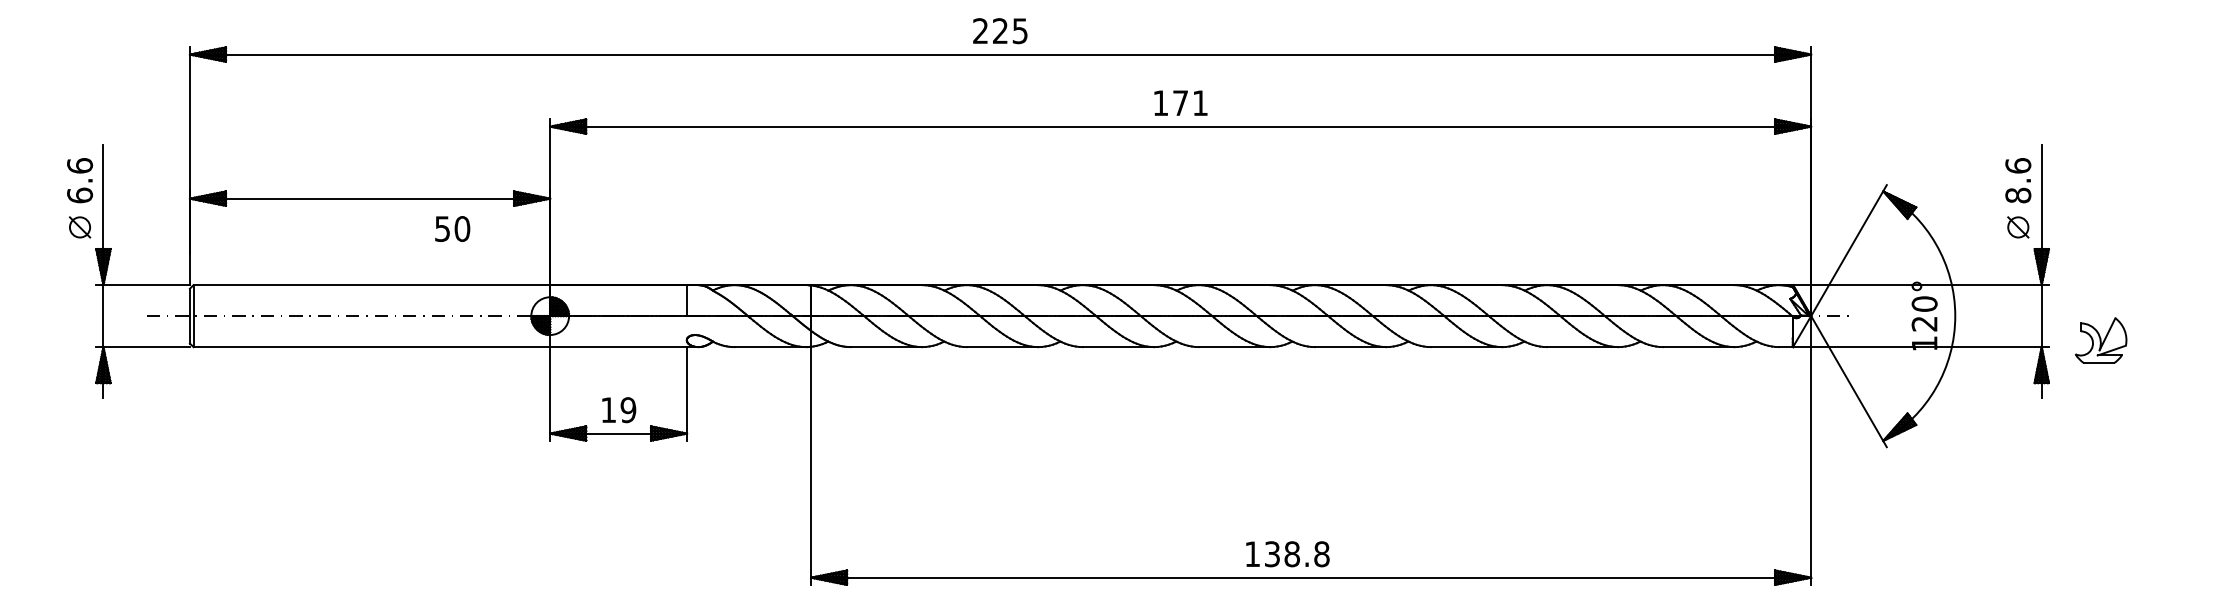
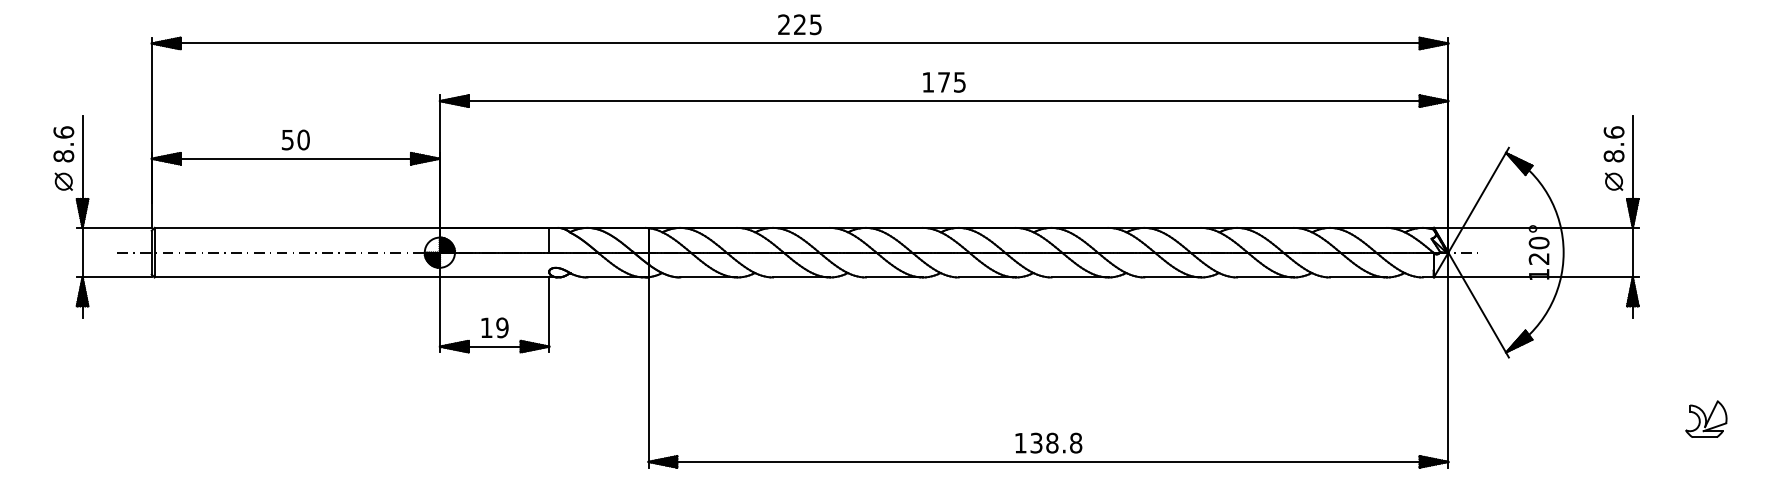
text: (1199, 103) -> (959, 82), 171 -> 175
text: (79, 195) -> (63, 156), 6.6 -> 8.6
text: (452, 228) -> (295, 139), moved
part: (2101, 339) -> (1706, 418), moved
text: (1287, 553) -> (1048, 442), moved

